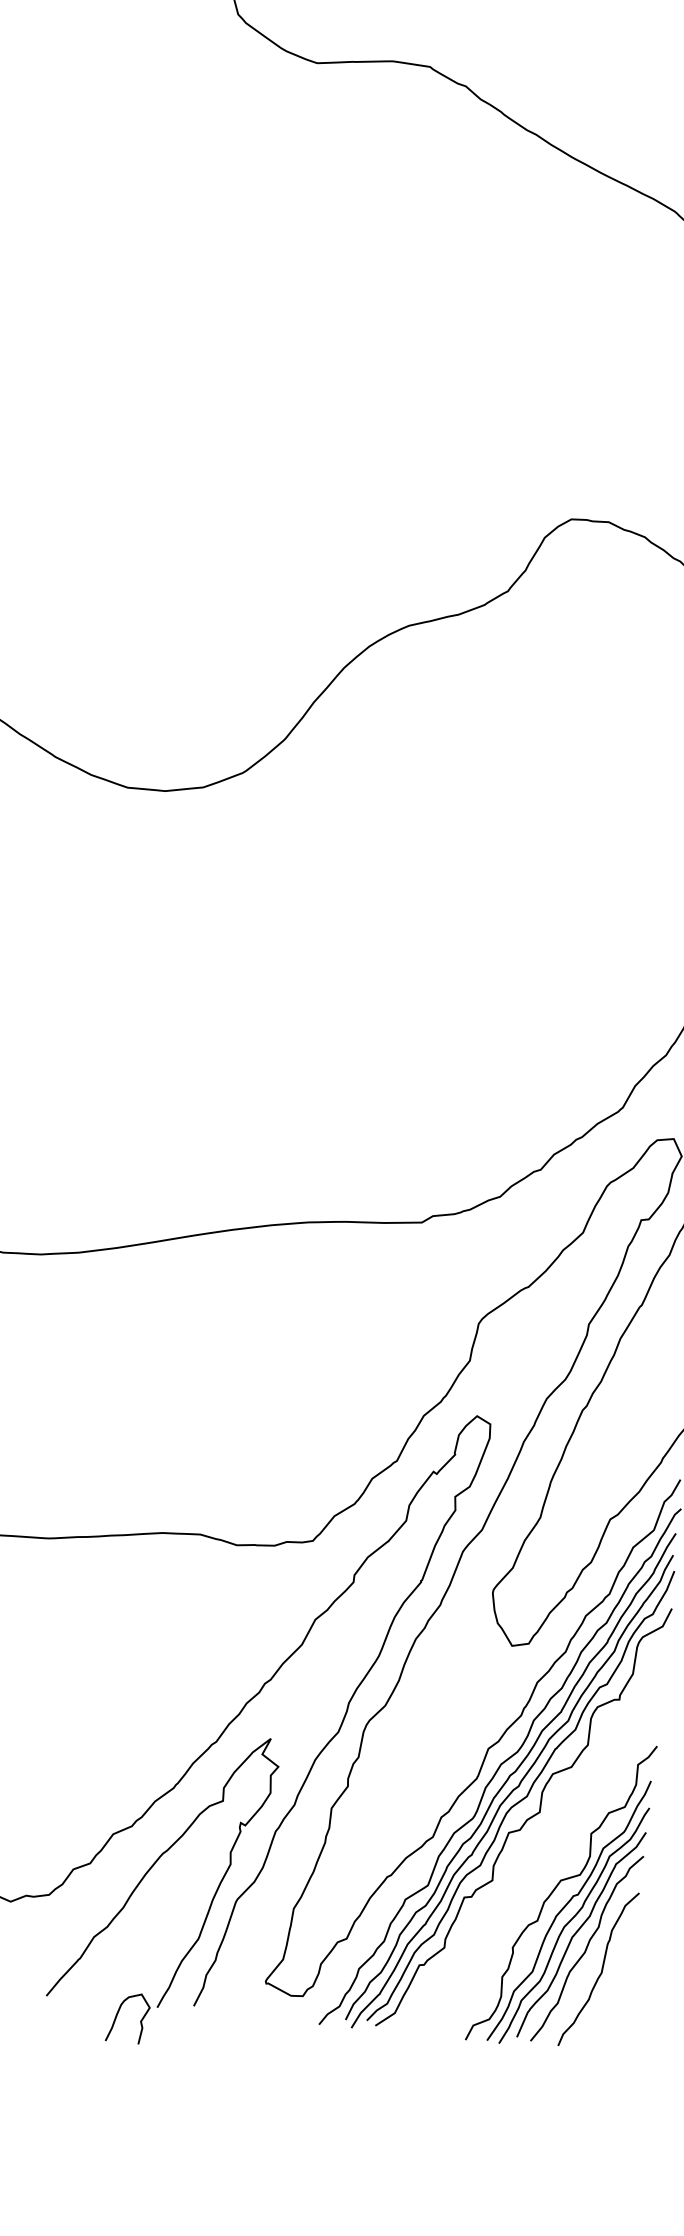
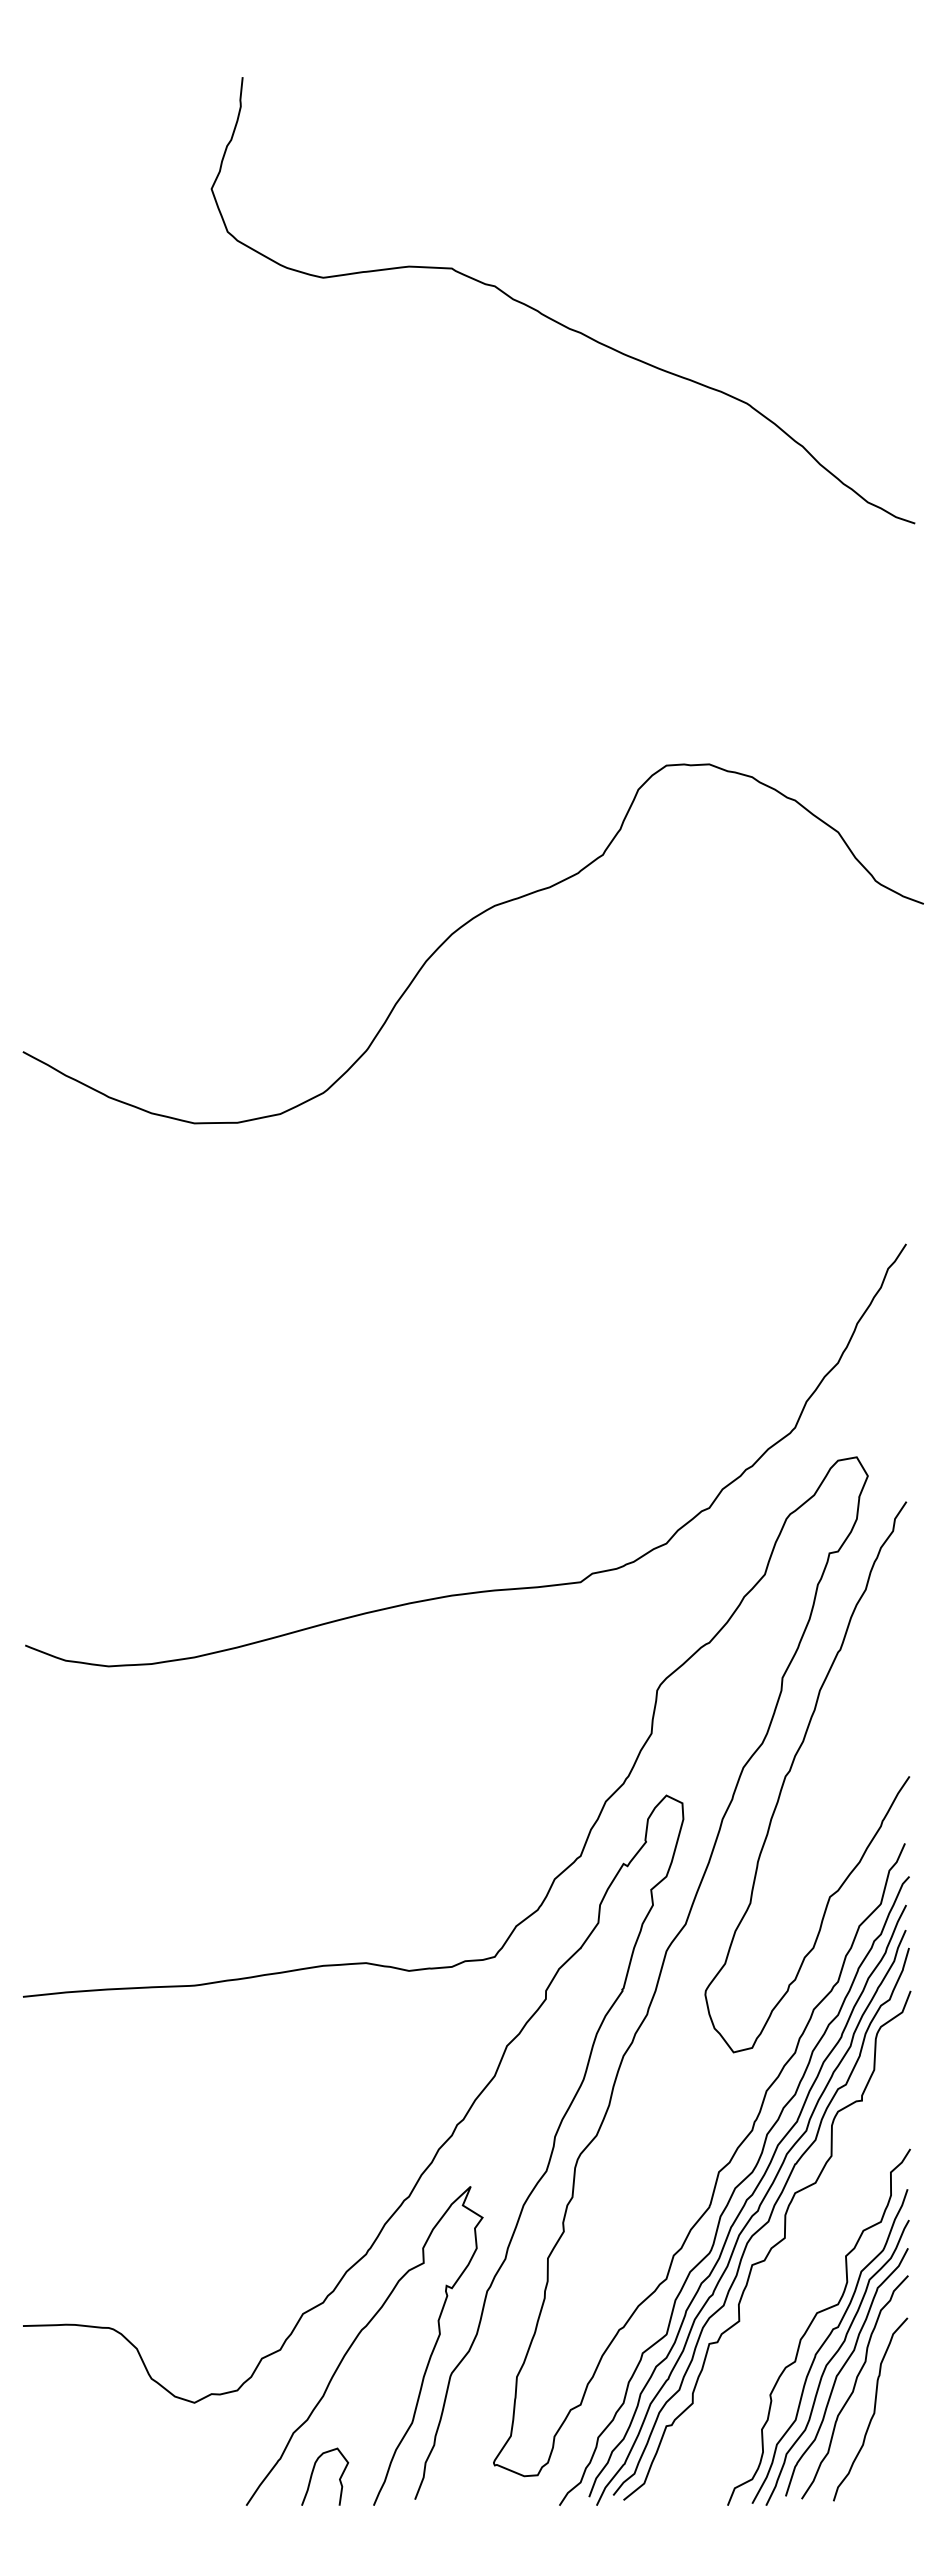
curve: (118, 2013) -> (313, 2472), moved

